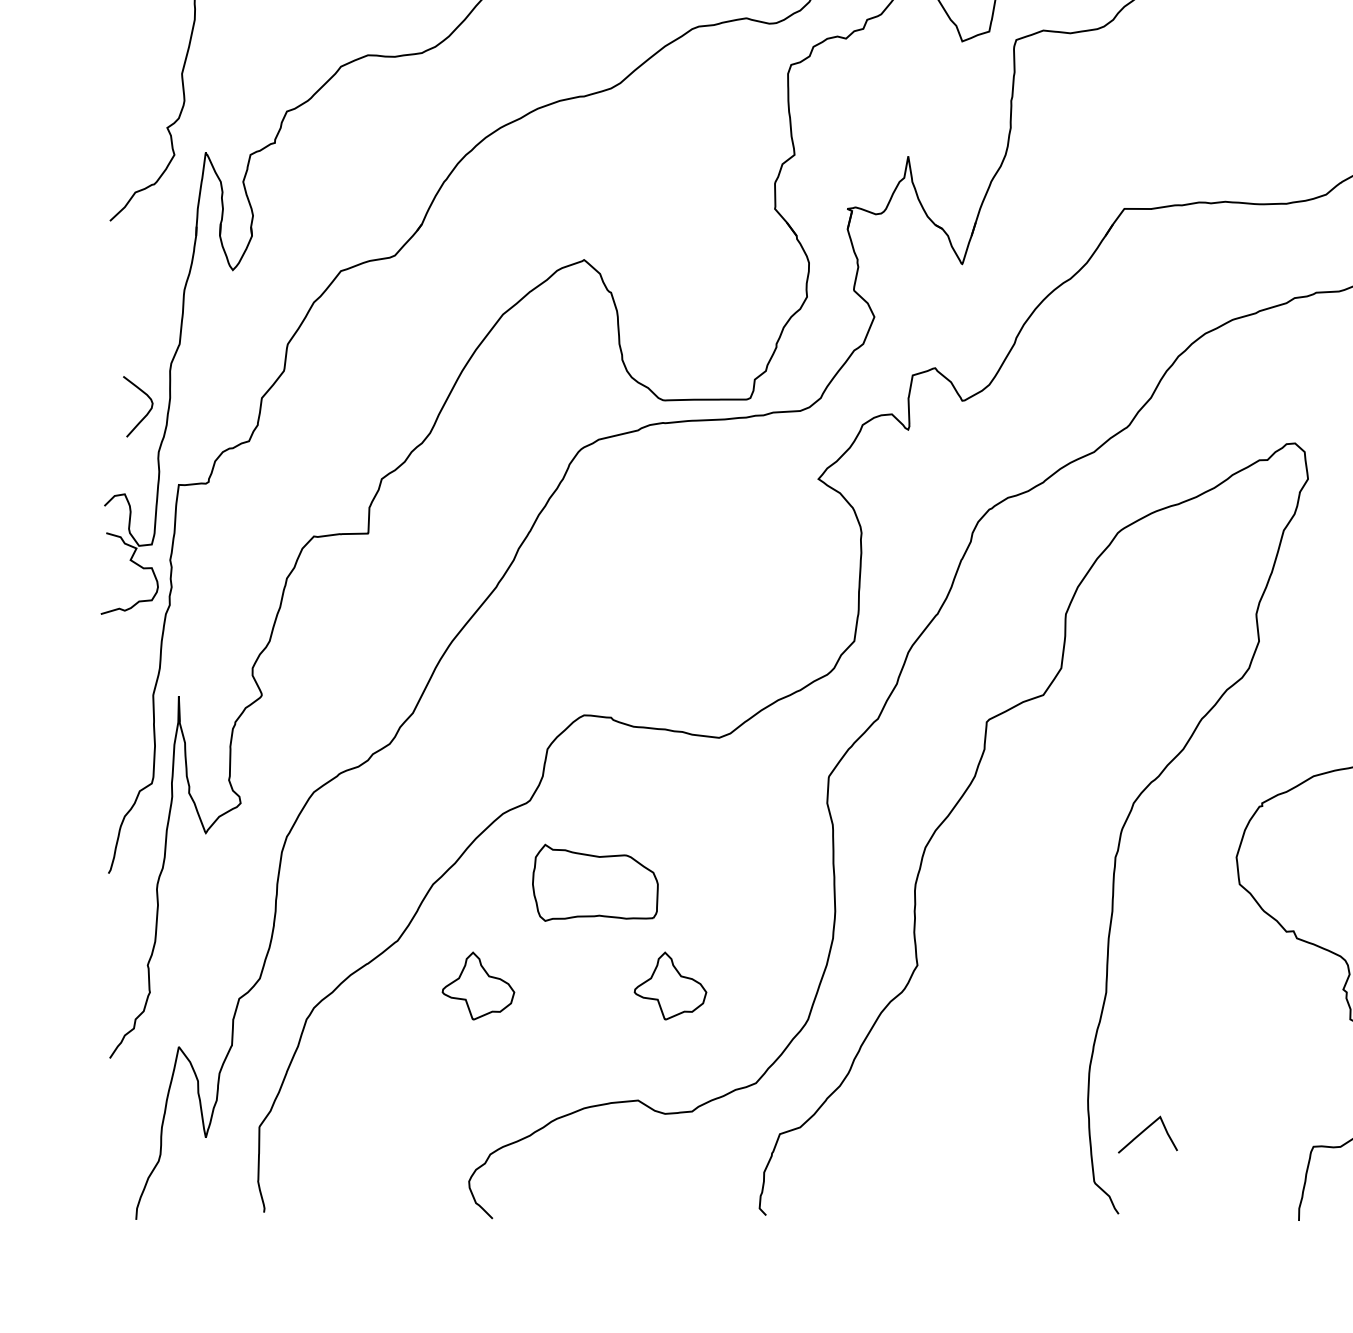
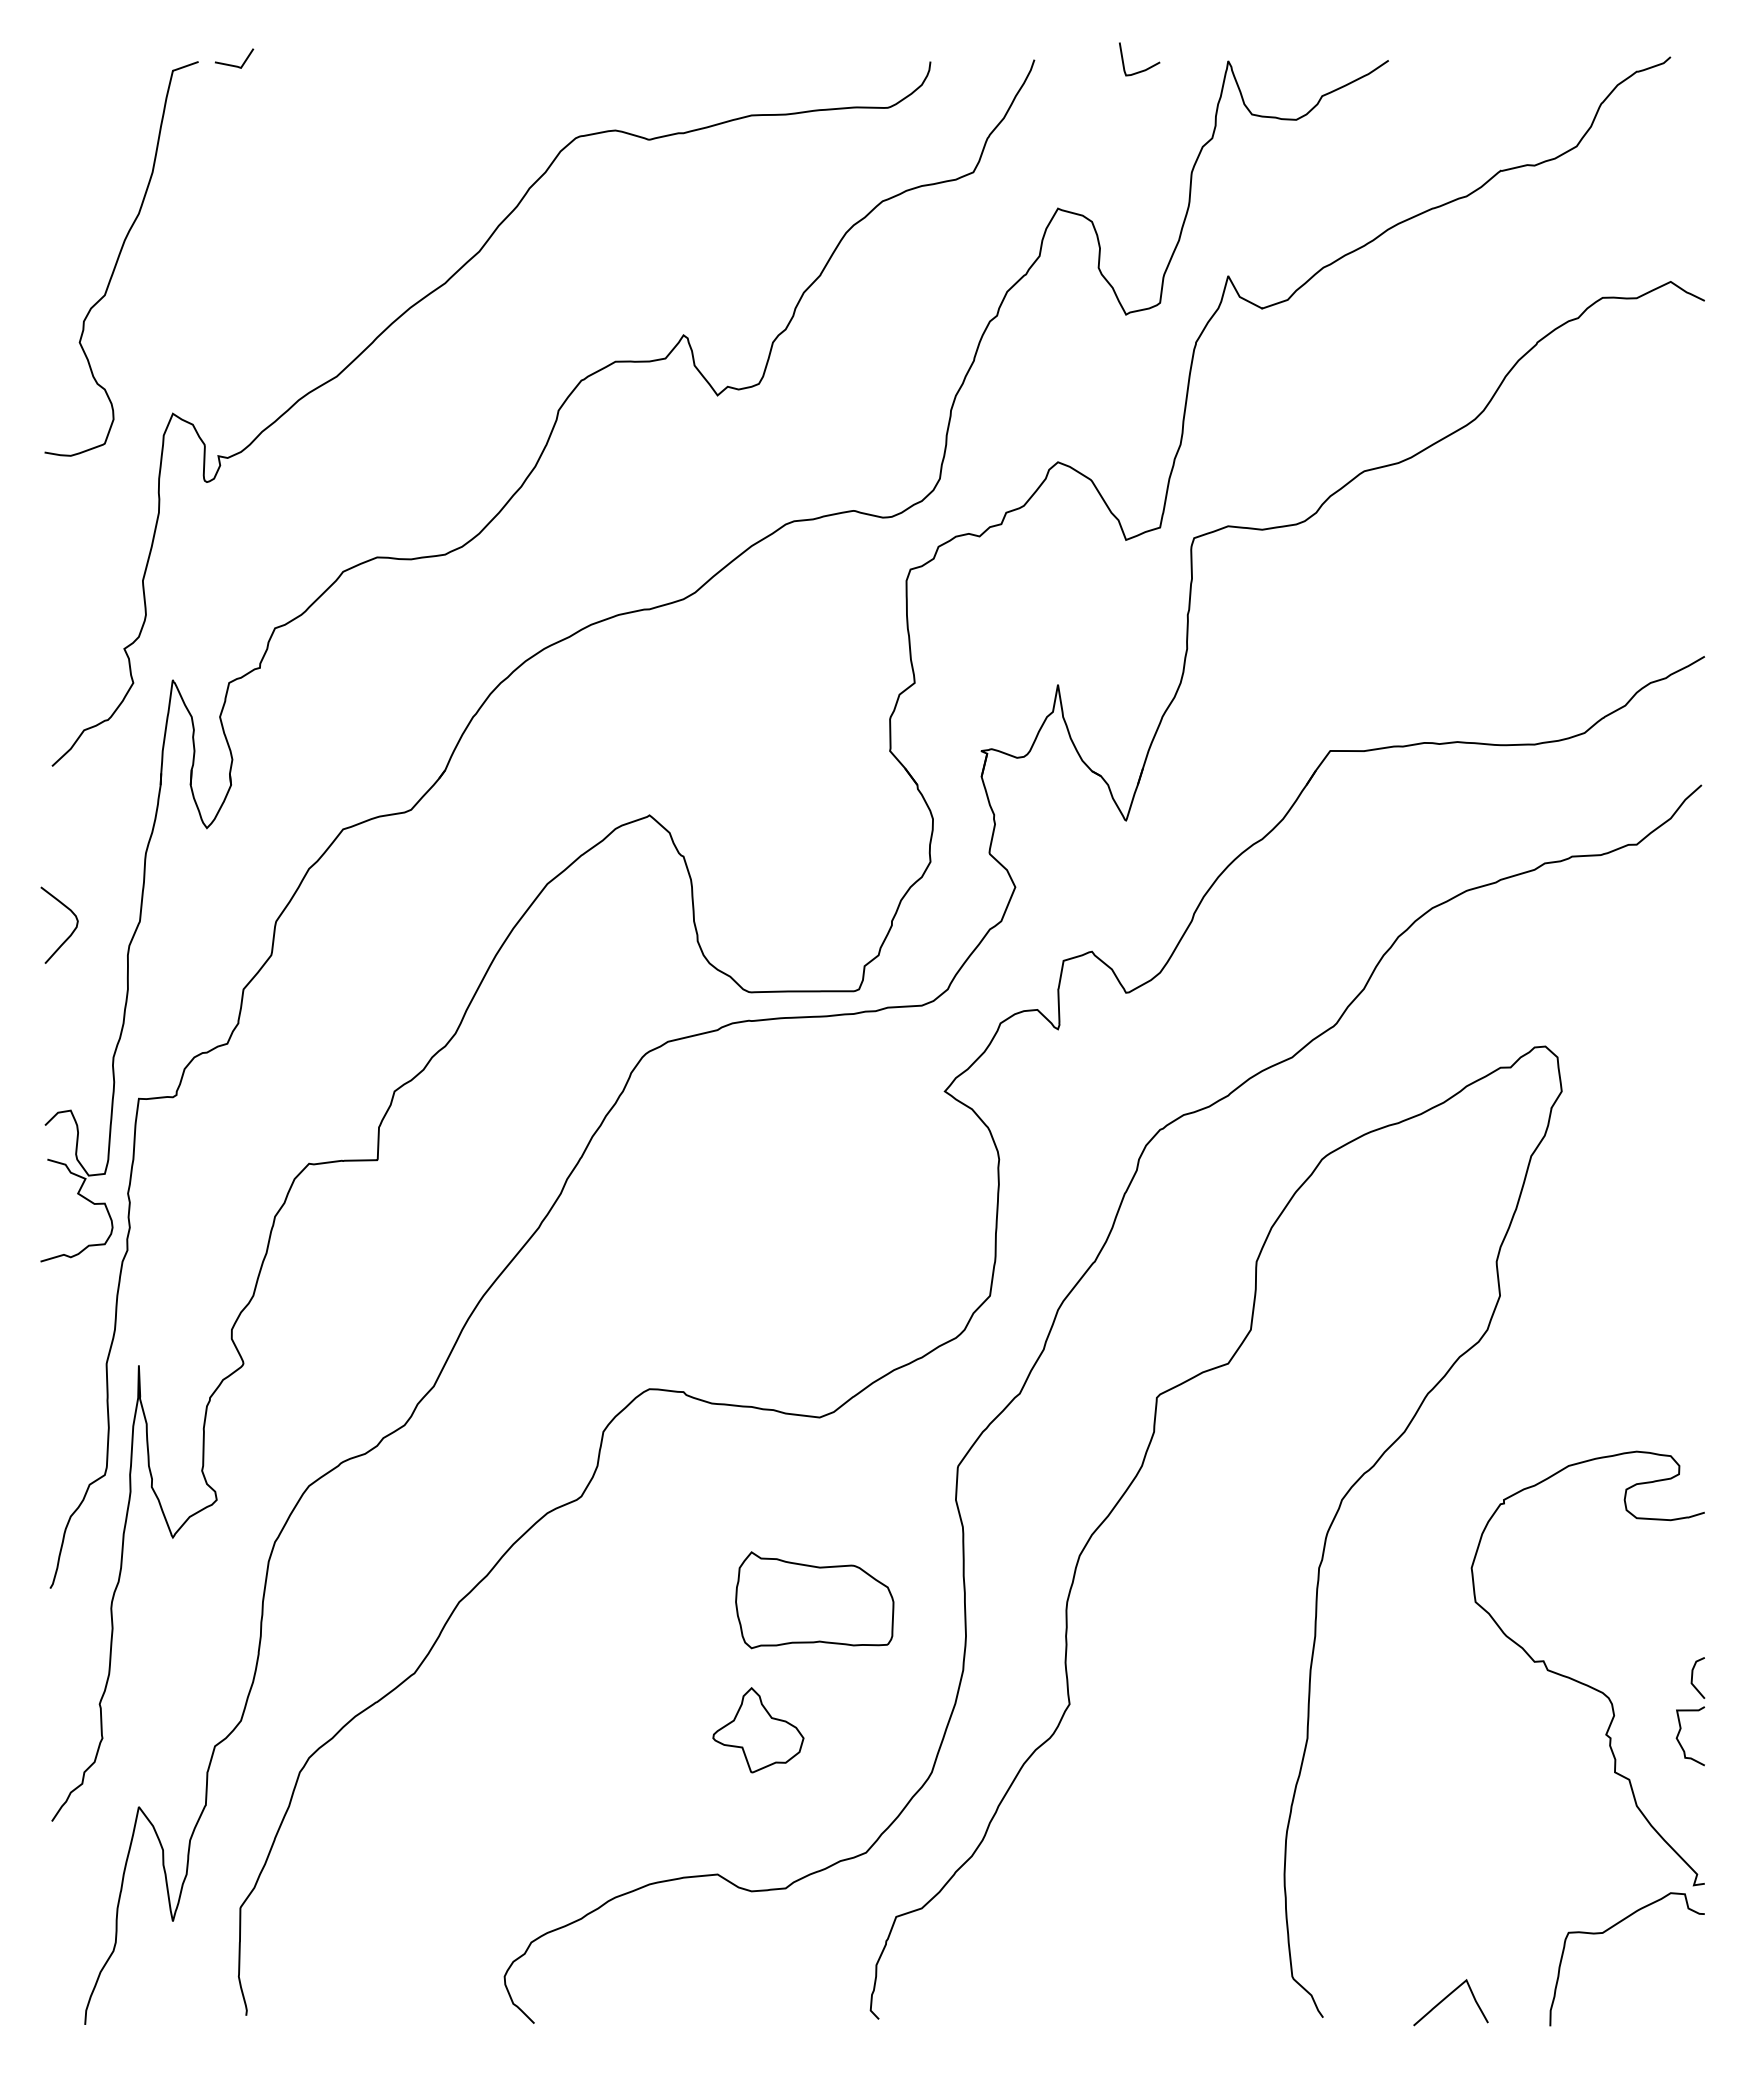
curve: (147, 412) -> (71, 932), moved
part: (595, 883) -> (814, 1600), moved
part: (478, 986) -> (516, 1730), removed
curve: (1144, 1131) -> (1446, 1998), moved

